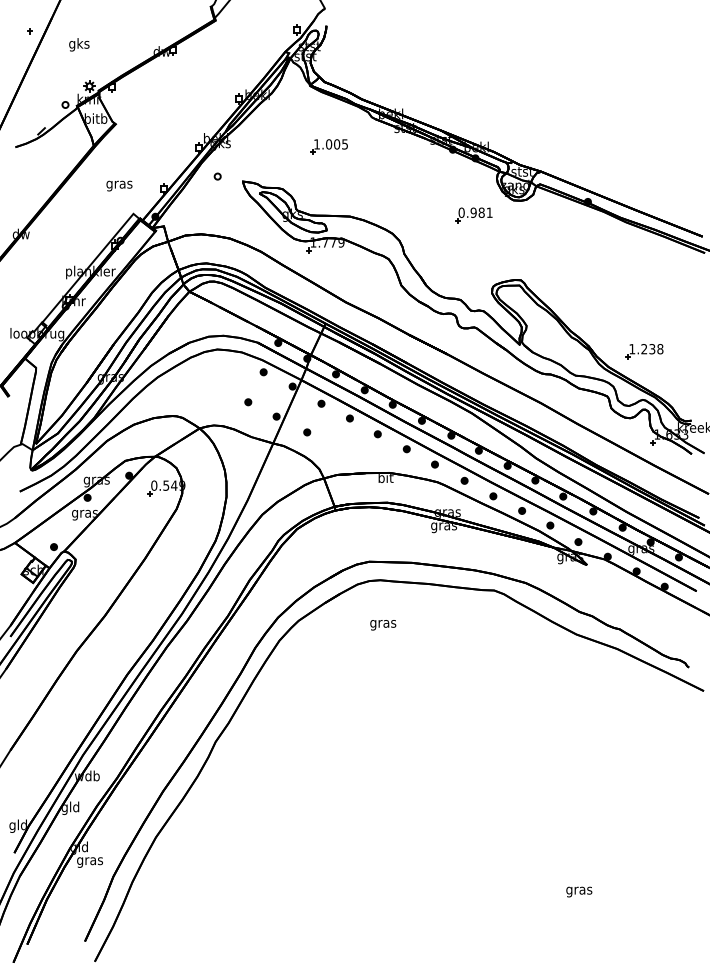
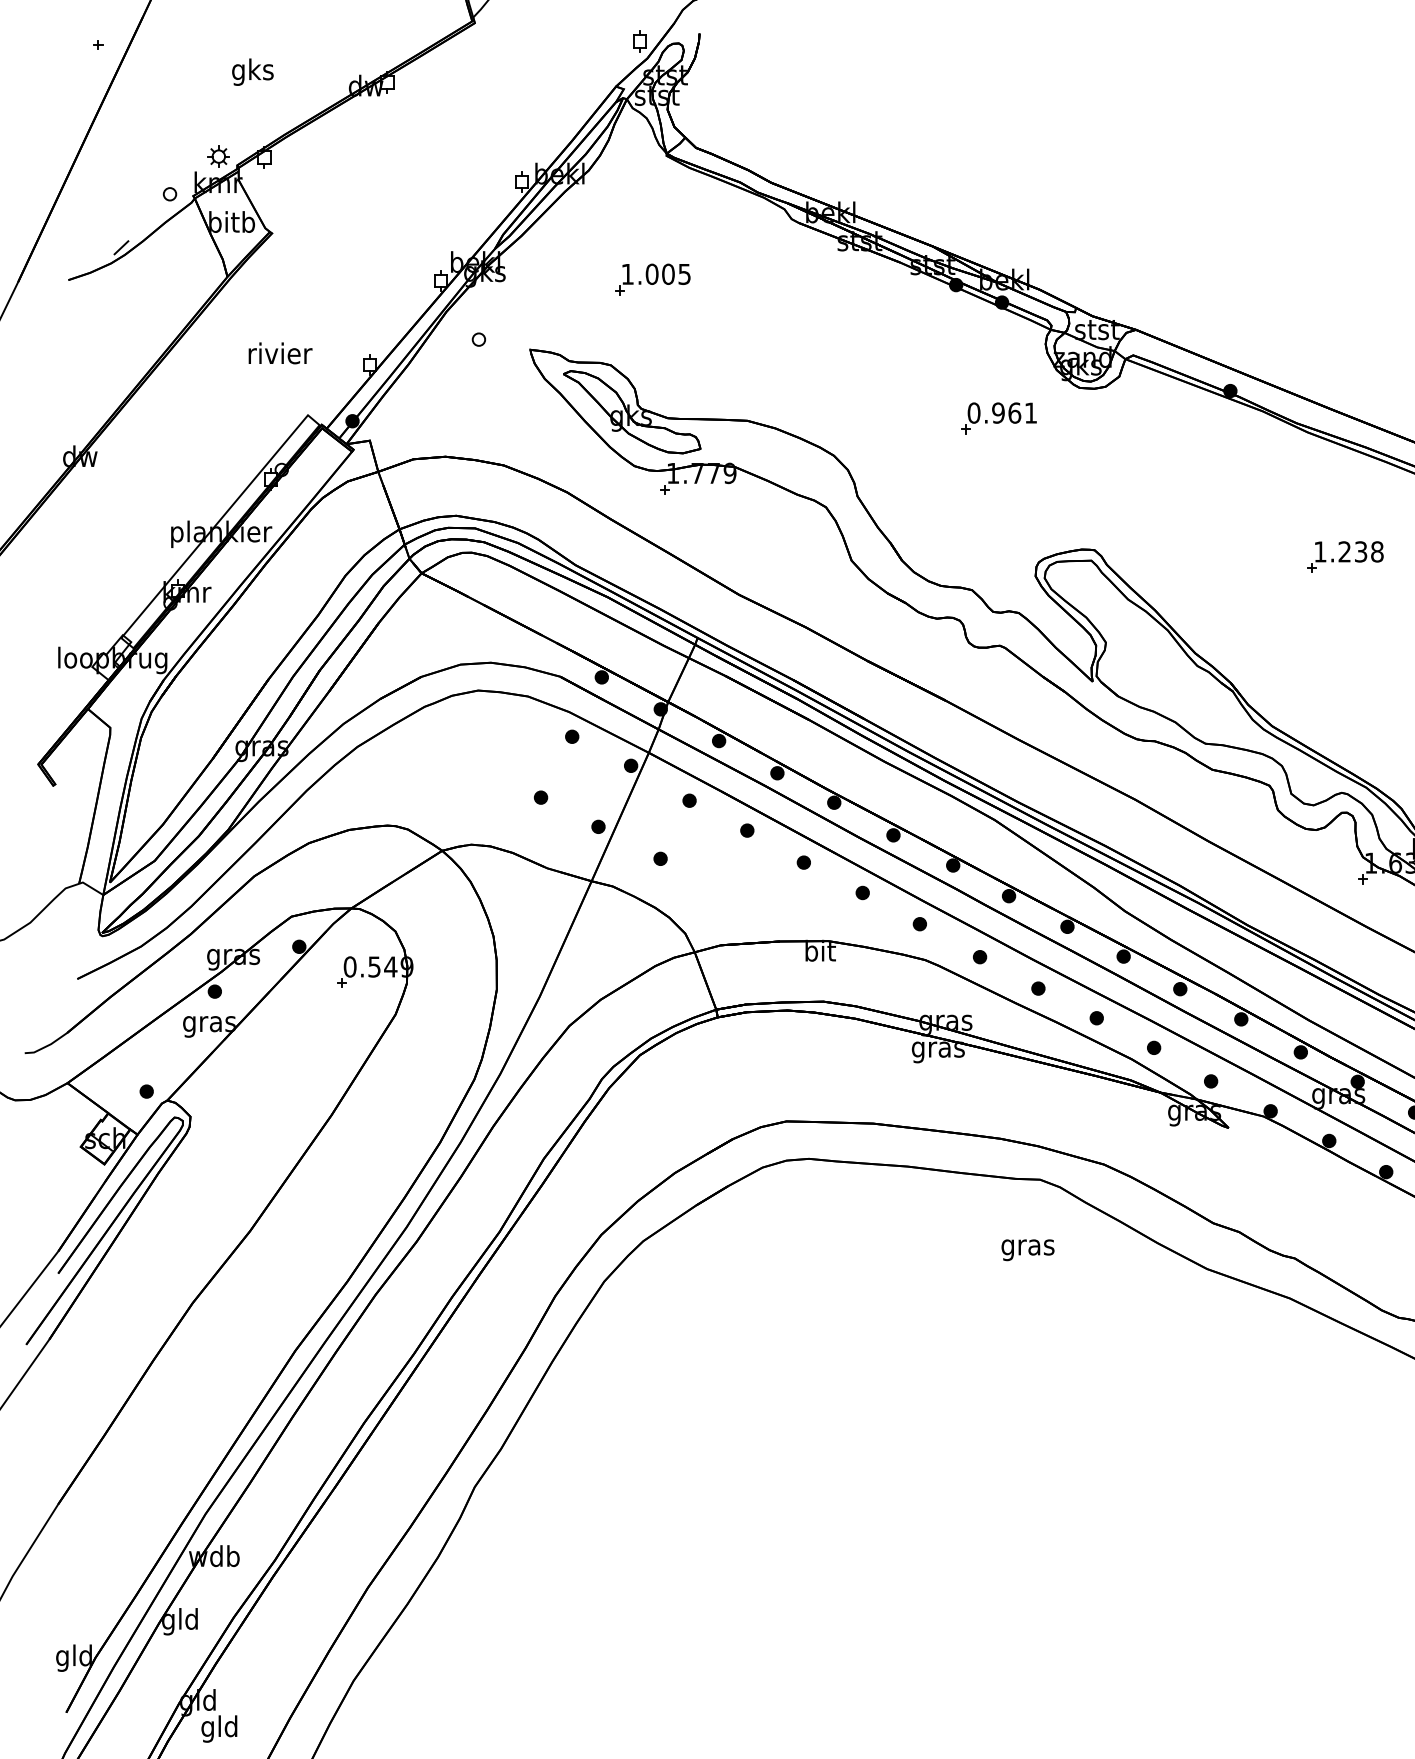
text: (79, 44) -> (253, 71), moved
part: (328, 146) -> (651, 278), moved
text: (119, 184) -> (279, 355), gras -> rivier
text: (481, 212) -> (1014, 412), 0.981 -> 0.961
part: (644, 351) -> (1345, 556), moved
text: (383, 625) -> (1028, 1250), moved
text: (89, 860) -> (218, 1727), gras -> gld

